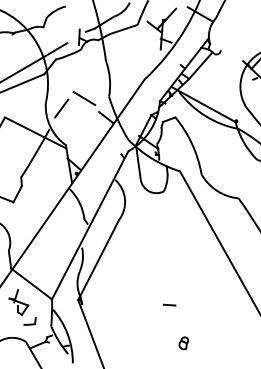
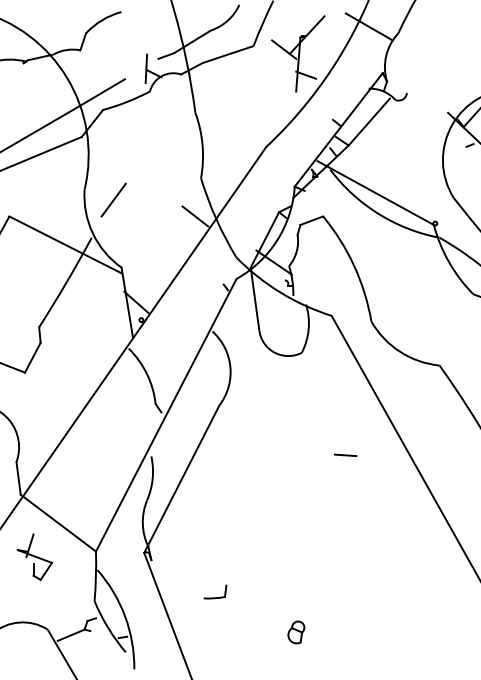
line: (84, 98) -> (155, 181), removed
line: (169, 304) -> (345, 454), moved
part: (29, 320) -> (214, 590), moved
part: (183, 343) -> (295, 632), moved

